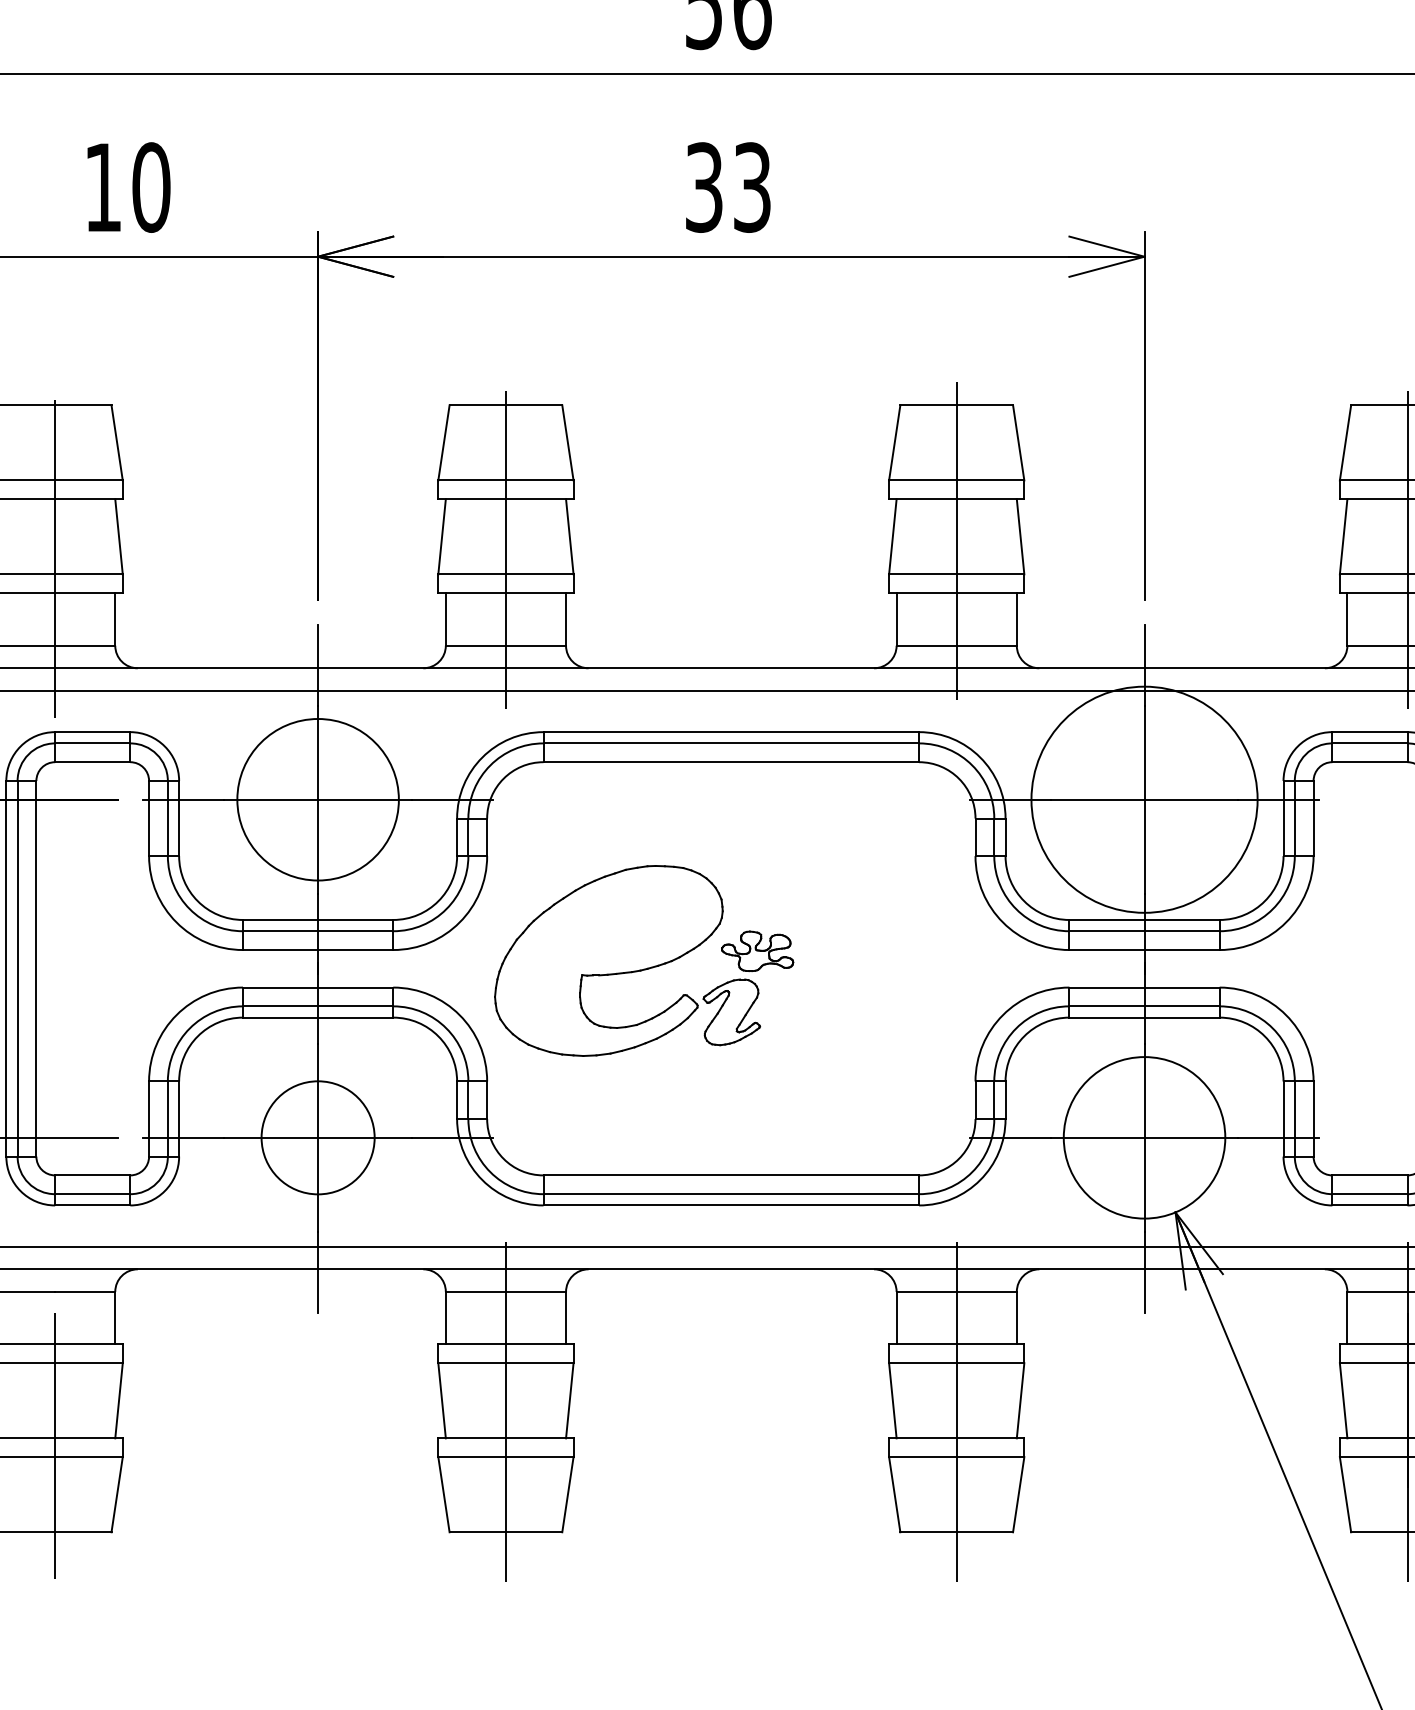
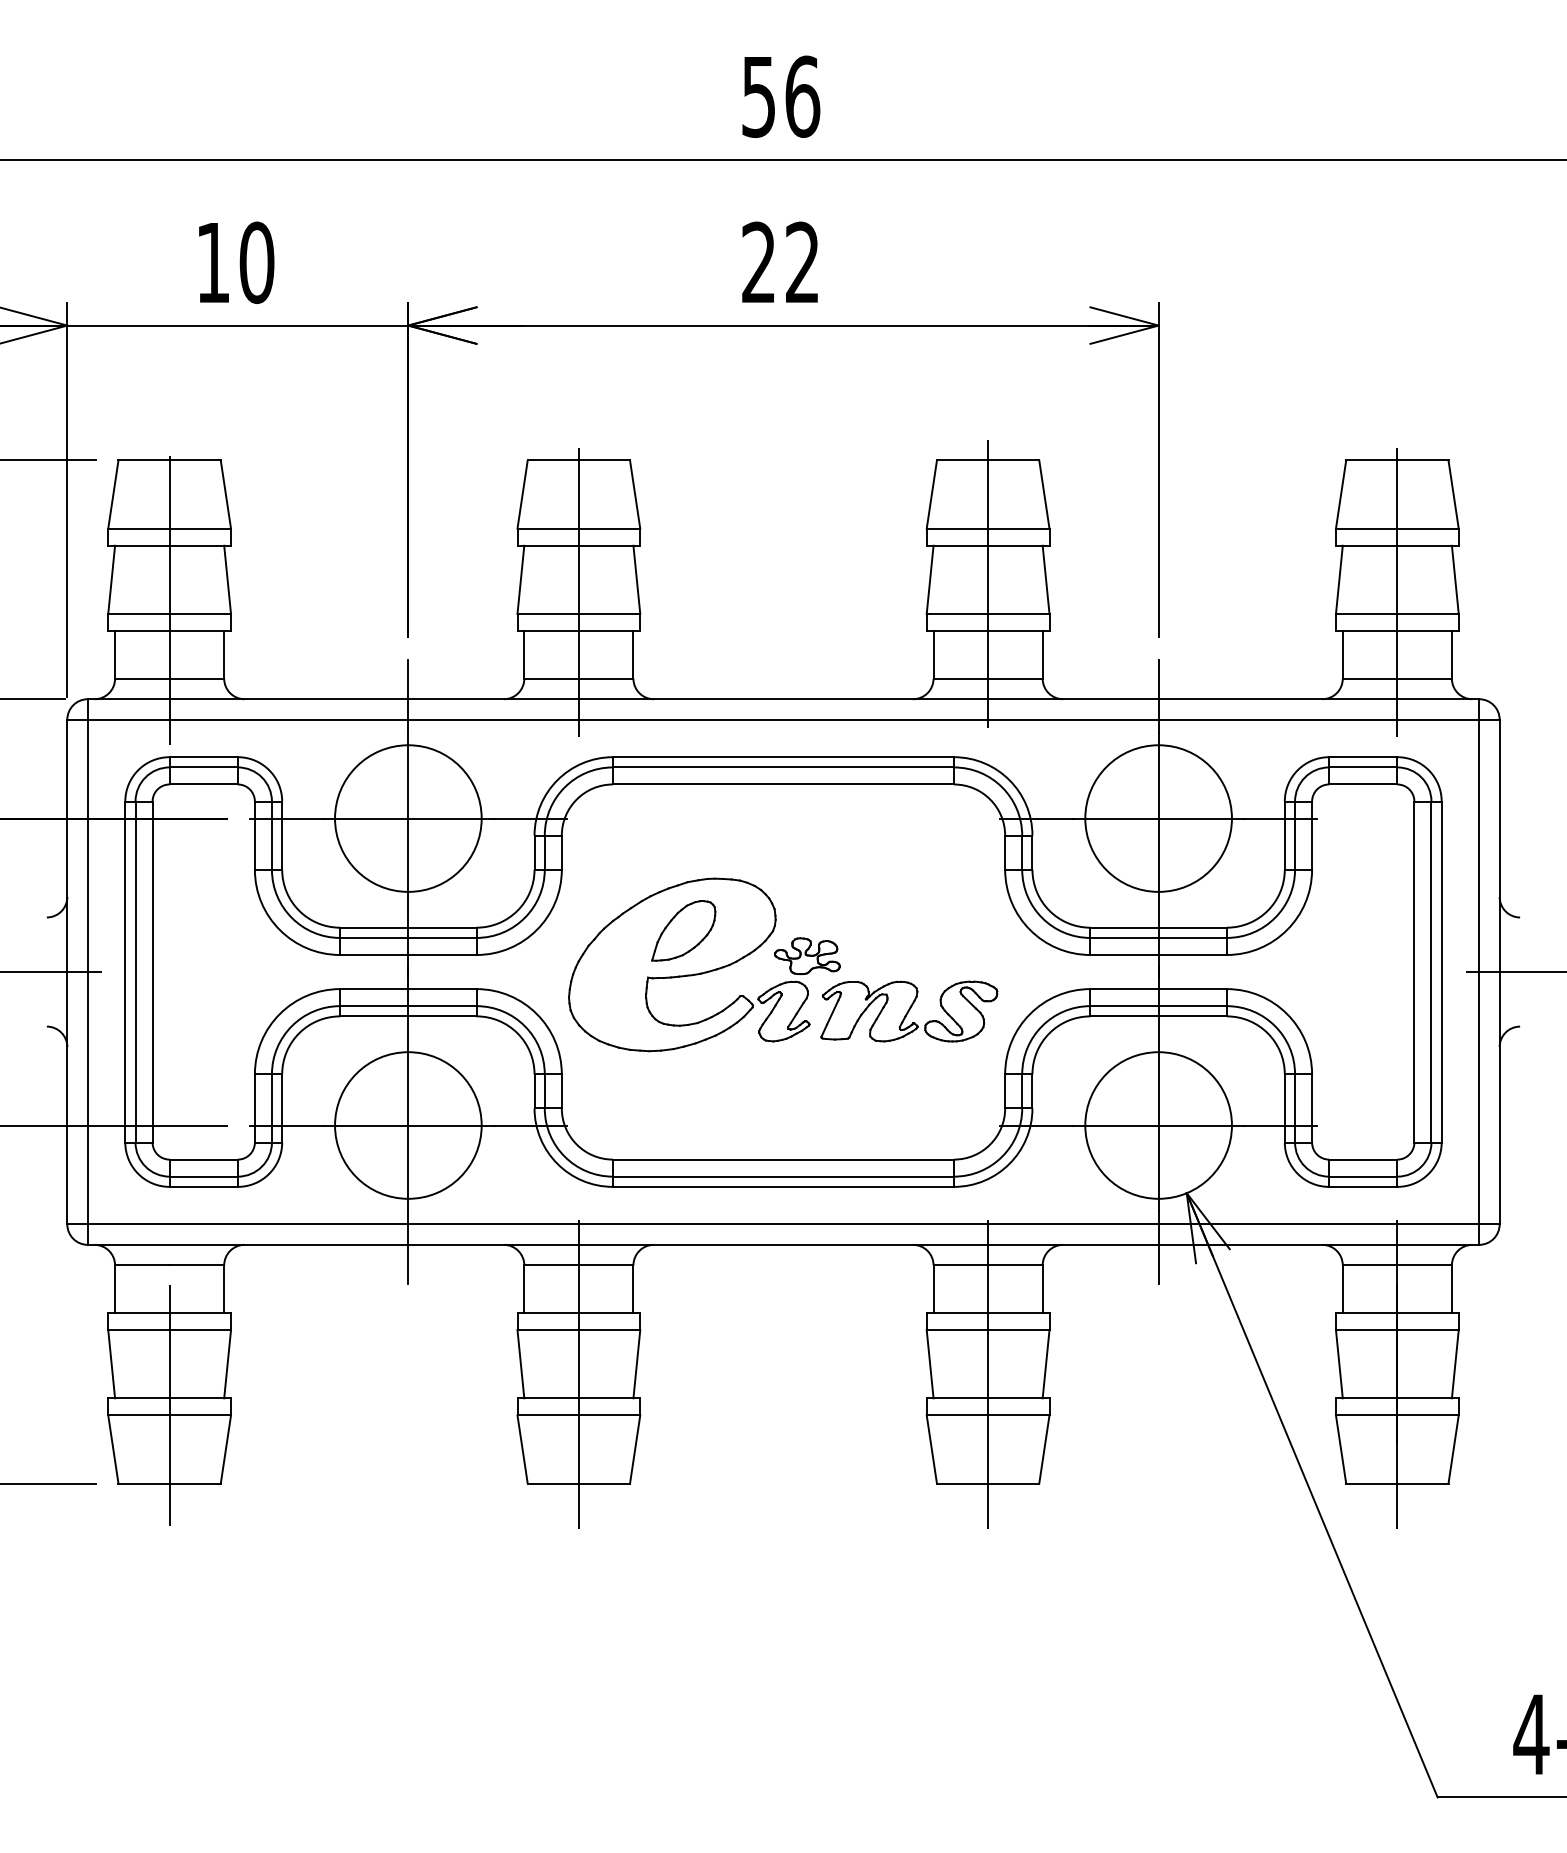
text: (728, 187) -> (780, 262), 33 -> 22
circle: (1144, 799) -> (1158, 818), size x0.71
part: (621, 923) -> (683, 930), added
part: (870, 1012) -> (909, 1011), added
circle: (318, 1137) -> (408, 1125), size x1.43

